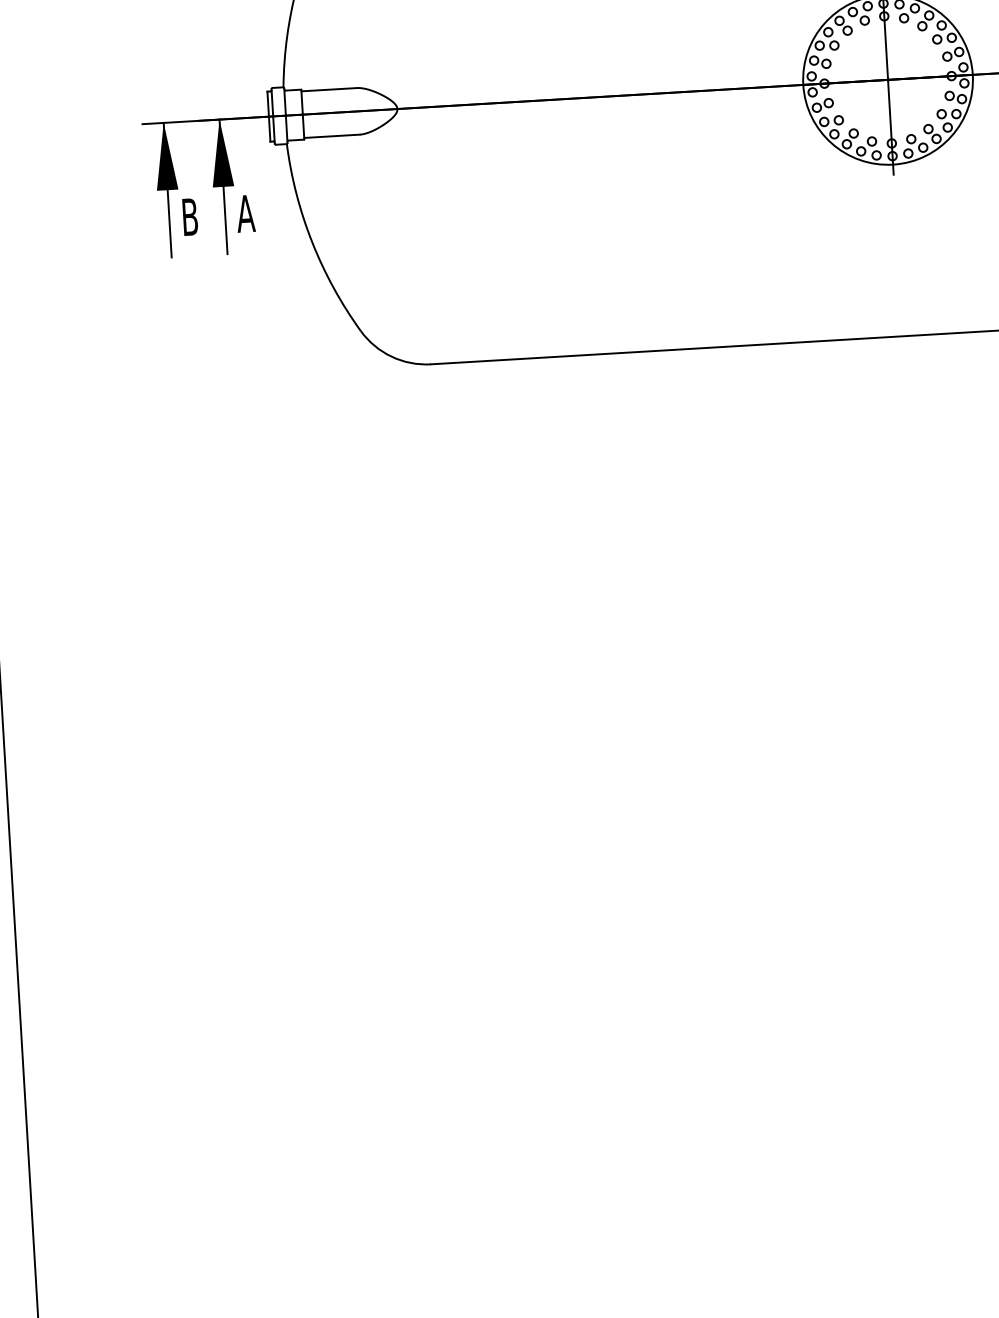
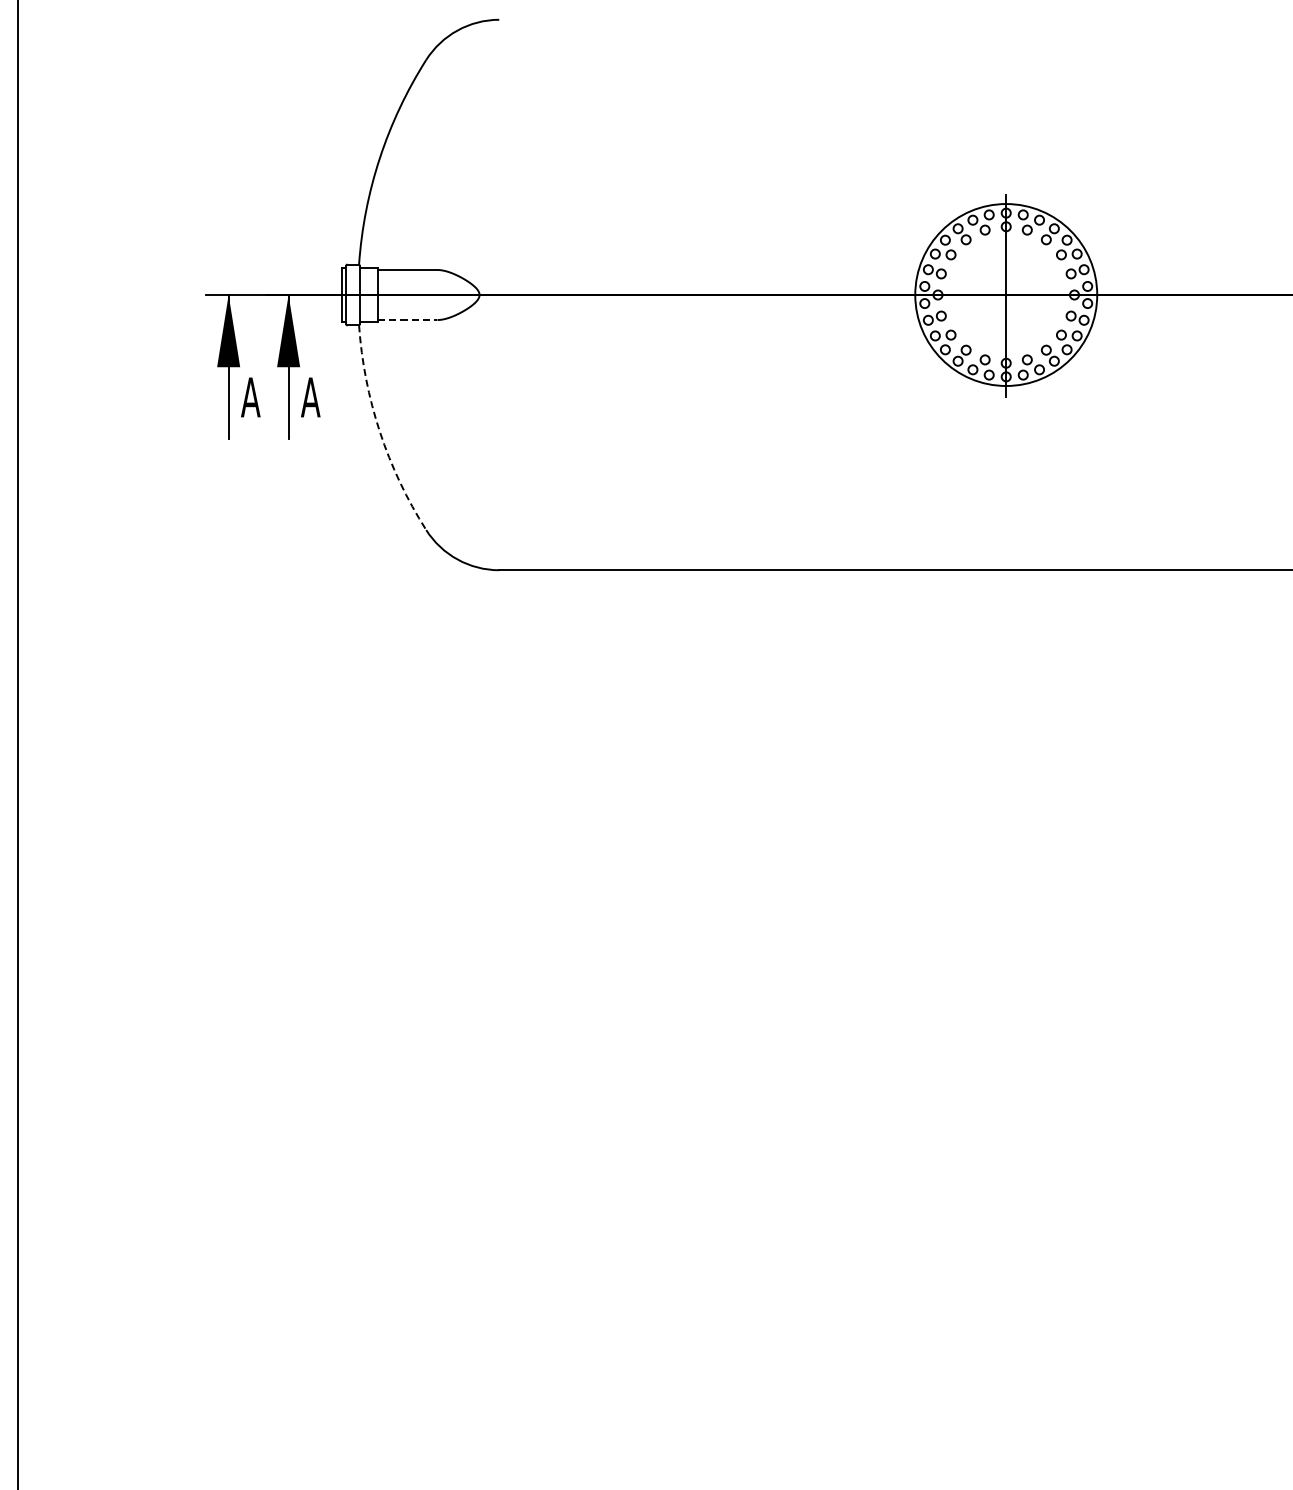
line: (332, 136) -> (408, 320), solid -> dashed
text: (189, 217) -> (250, 397), B -> A
arc: (311, 241) -> (379, 431), solid -> dashed

